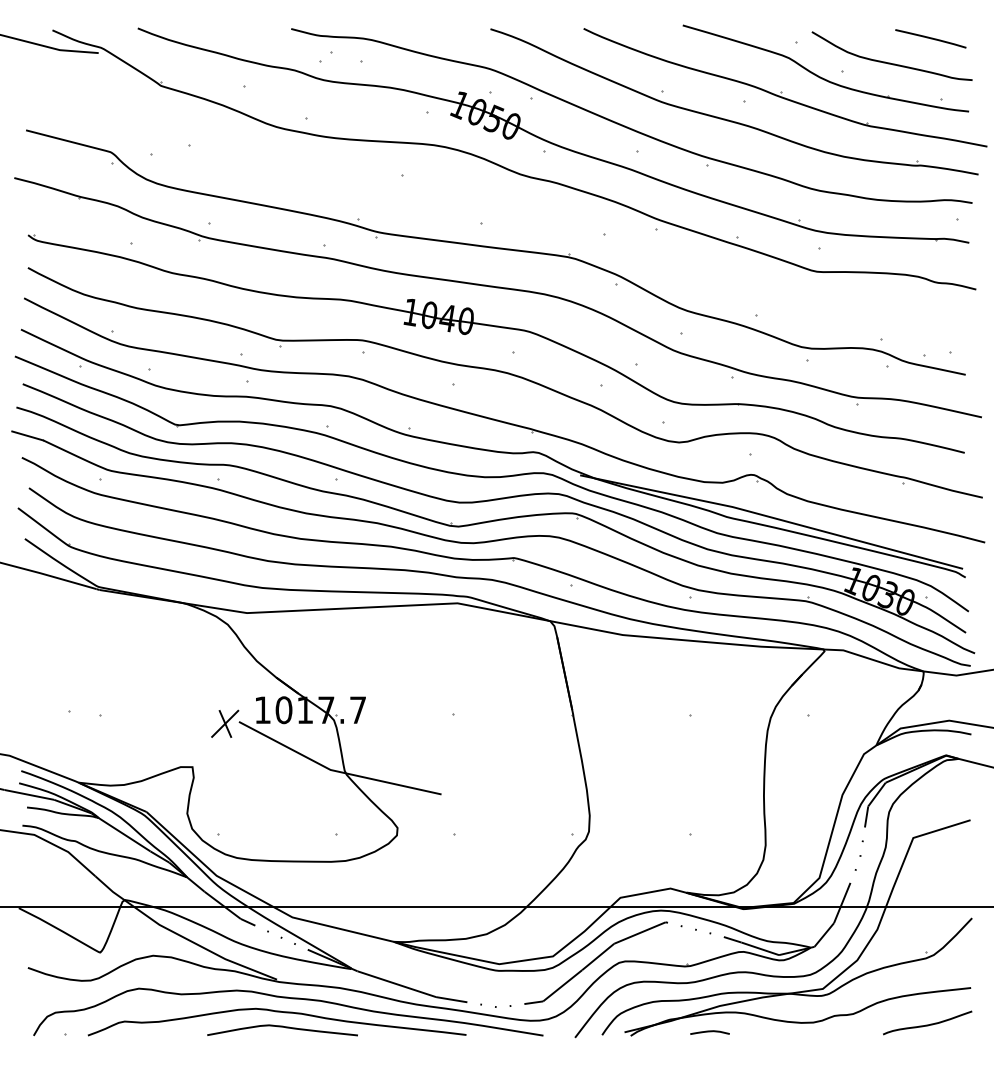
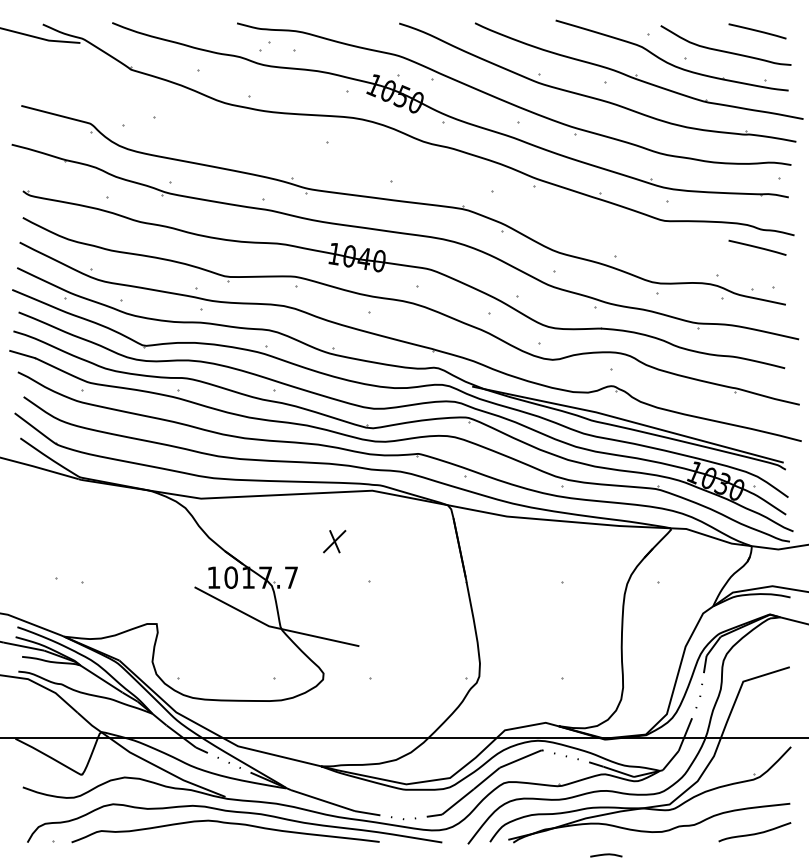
line: (930, 304) -> (757, 247), added
part: (225, 723) -> (334, 541), moved
curve: (282, 1027) -> (229, 835), removed
curve: (709, 1032) -> (605, 855), moved

